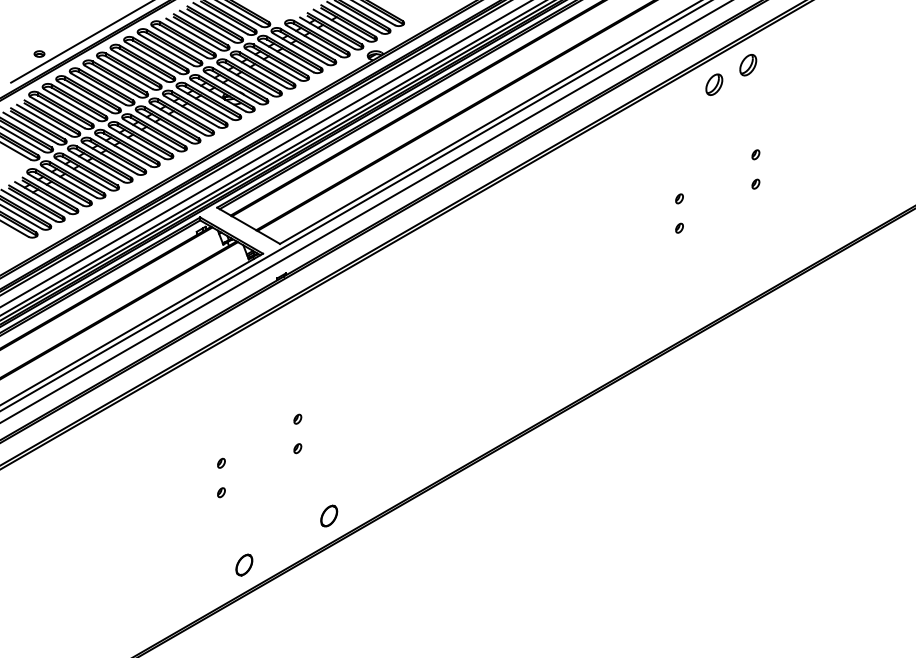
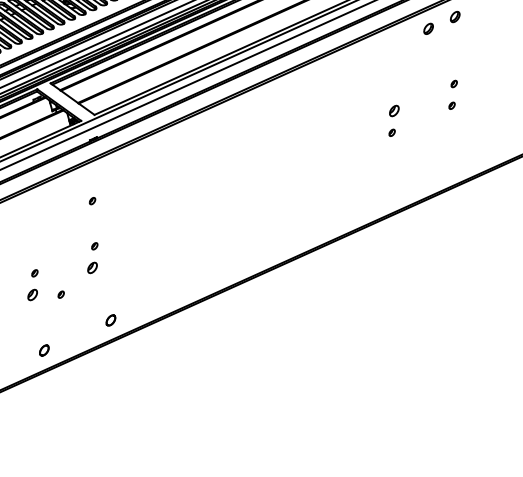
part: (748, 65) -> (455, 17), size x0.7
part: (714, 84) -> (428, 28), size x0.7
part: (679, 198) -> (394, 110), size x1.6
part: (288, 358) -> (92, 200), added
part: (297, 448) -> (92, 267), size x1.6
part: (259, 487) -> (61, 294), added
part: (221, 492) -> (32, 294), size x1.6
part: (329, 515) -> (111, 320), size x0.7
part: (244, 564) -> (44, 350), size x0.7

